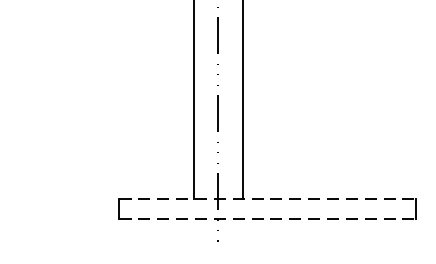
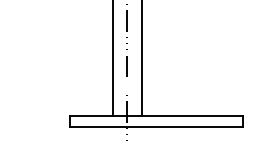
line: (268, 199) -> (156, 116), dashed -> solid
line: (268, 218) -> (156, 127), dashed -> solid

